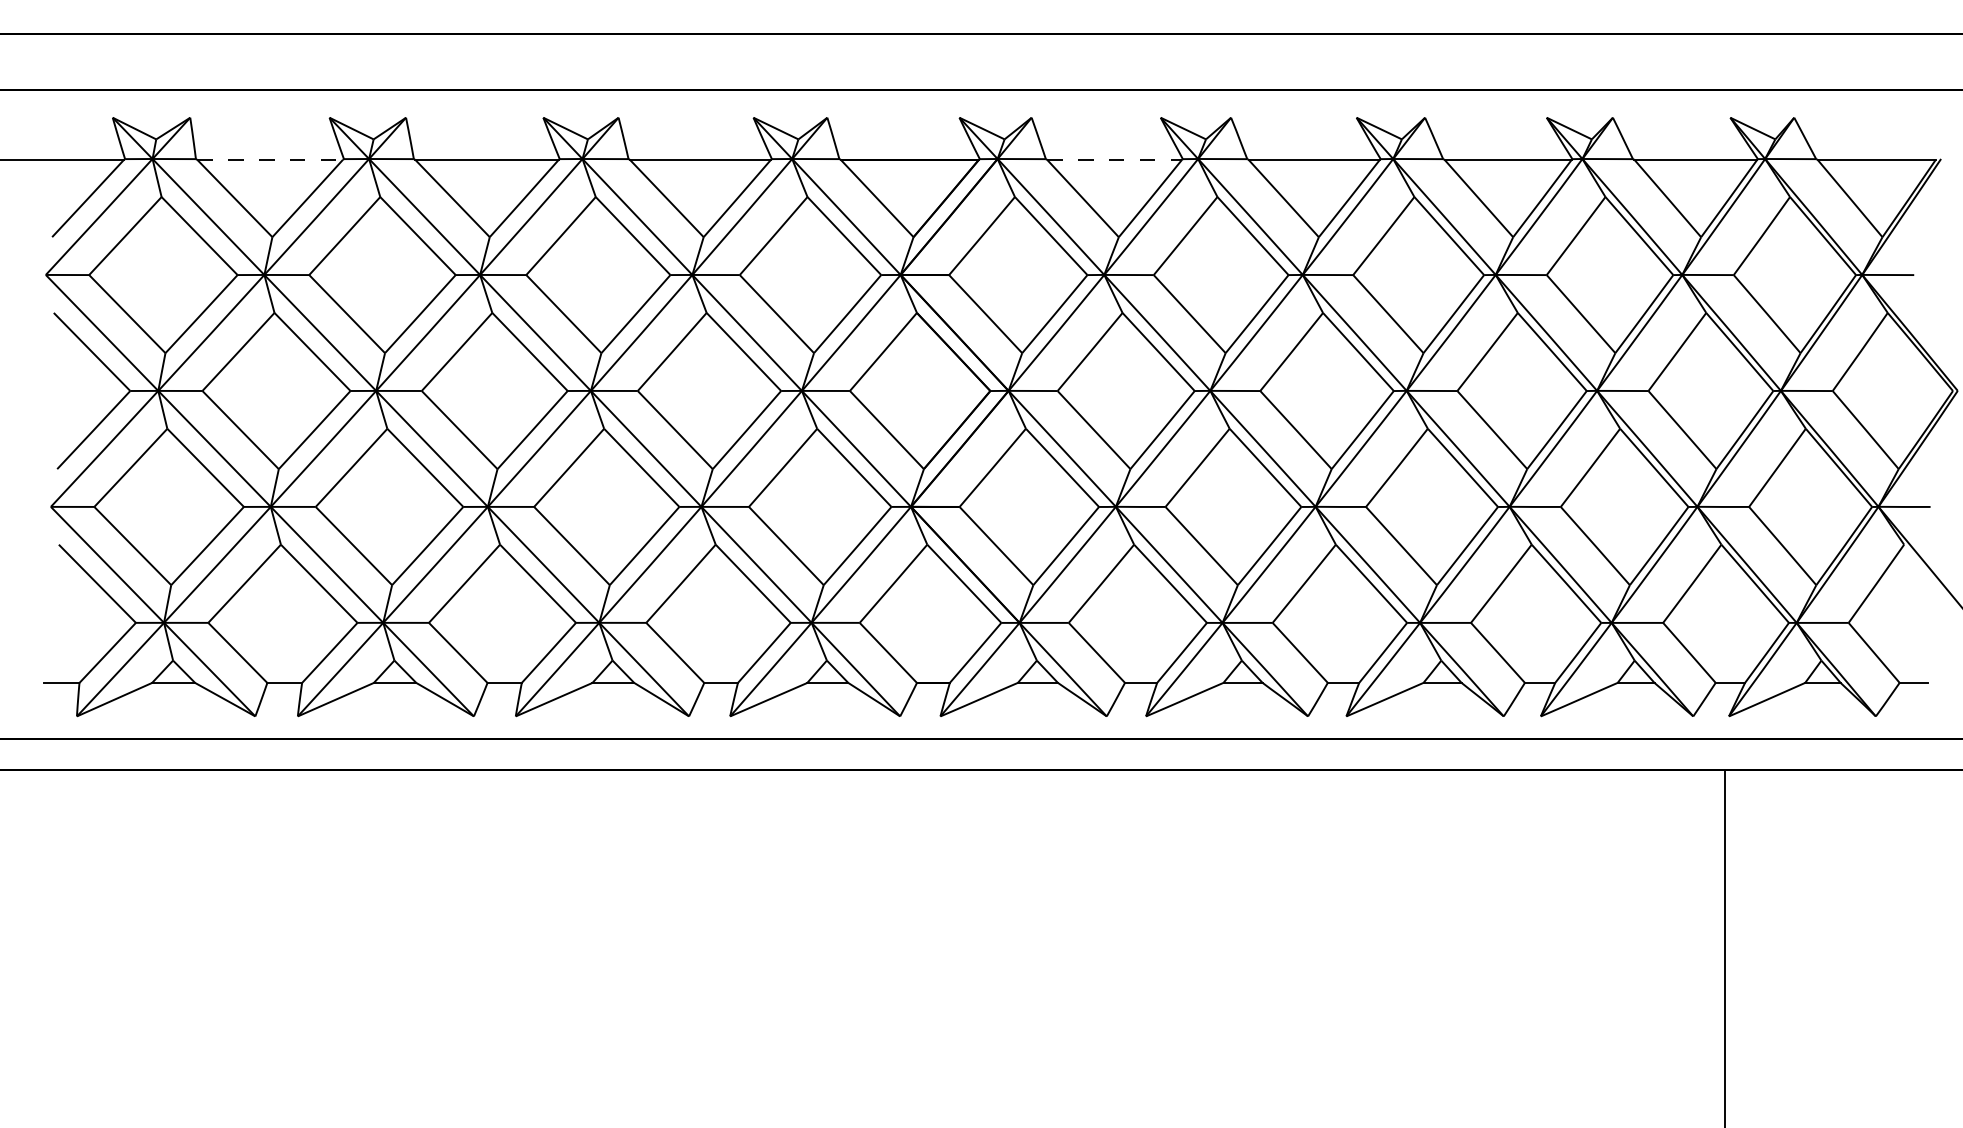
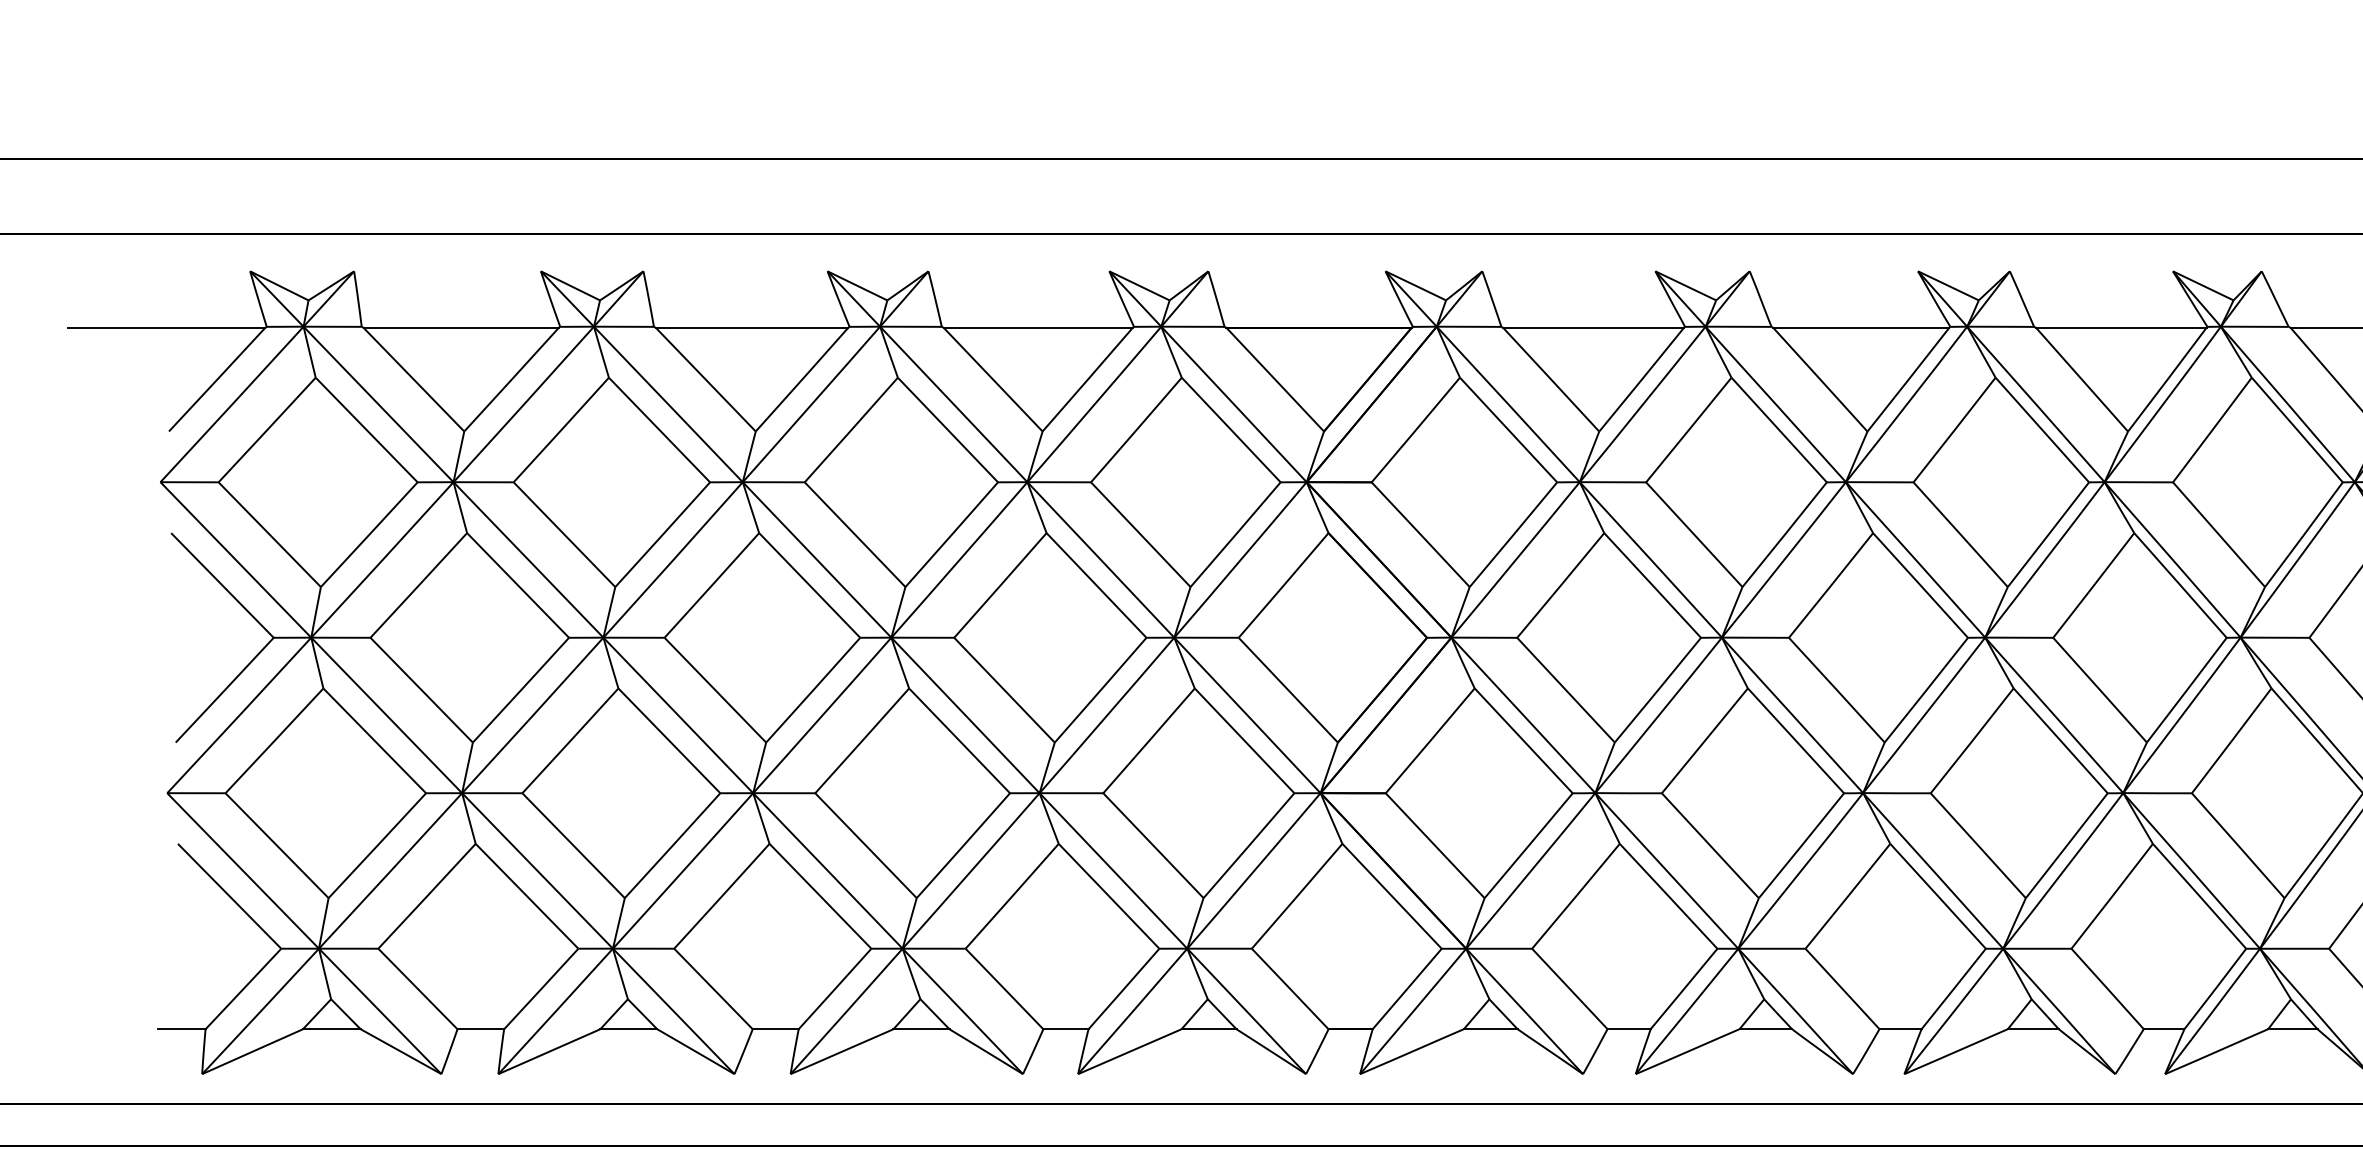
line: (270, 159) -> (461, 327), dashed -> solid
line: (1115, 159) -> (1594, 327), dashed -> solid

